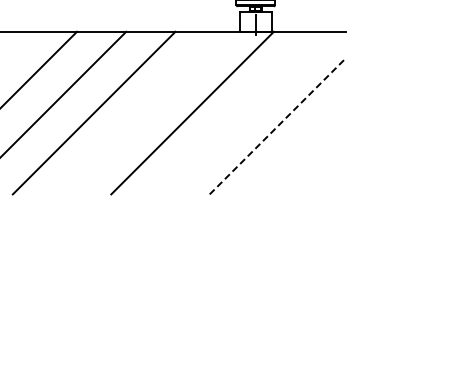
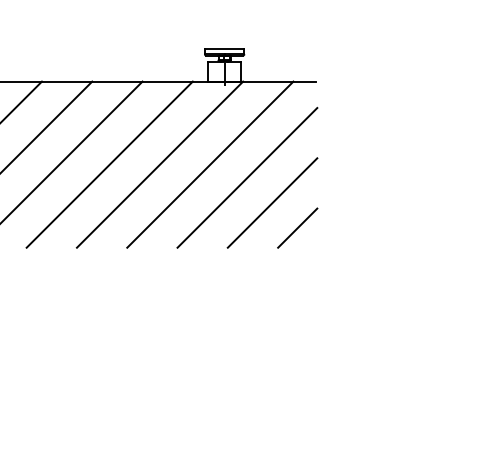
line: (143, 112) -> (109, 164), added
line: (241, 112) -> (210, 164), added
line: (278, 125) -> (247, 177), dashed -> solid
line: (302, 150) -> (272, 202), added
line: (327, 174) -> (297, 227), added

